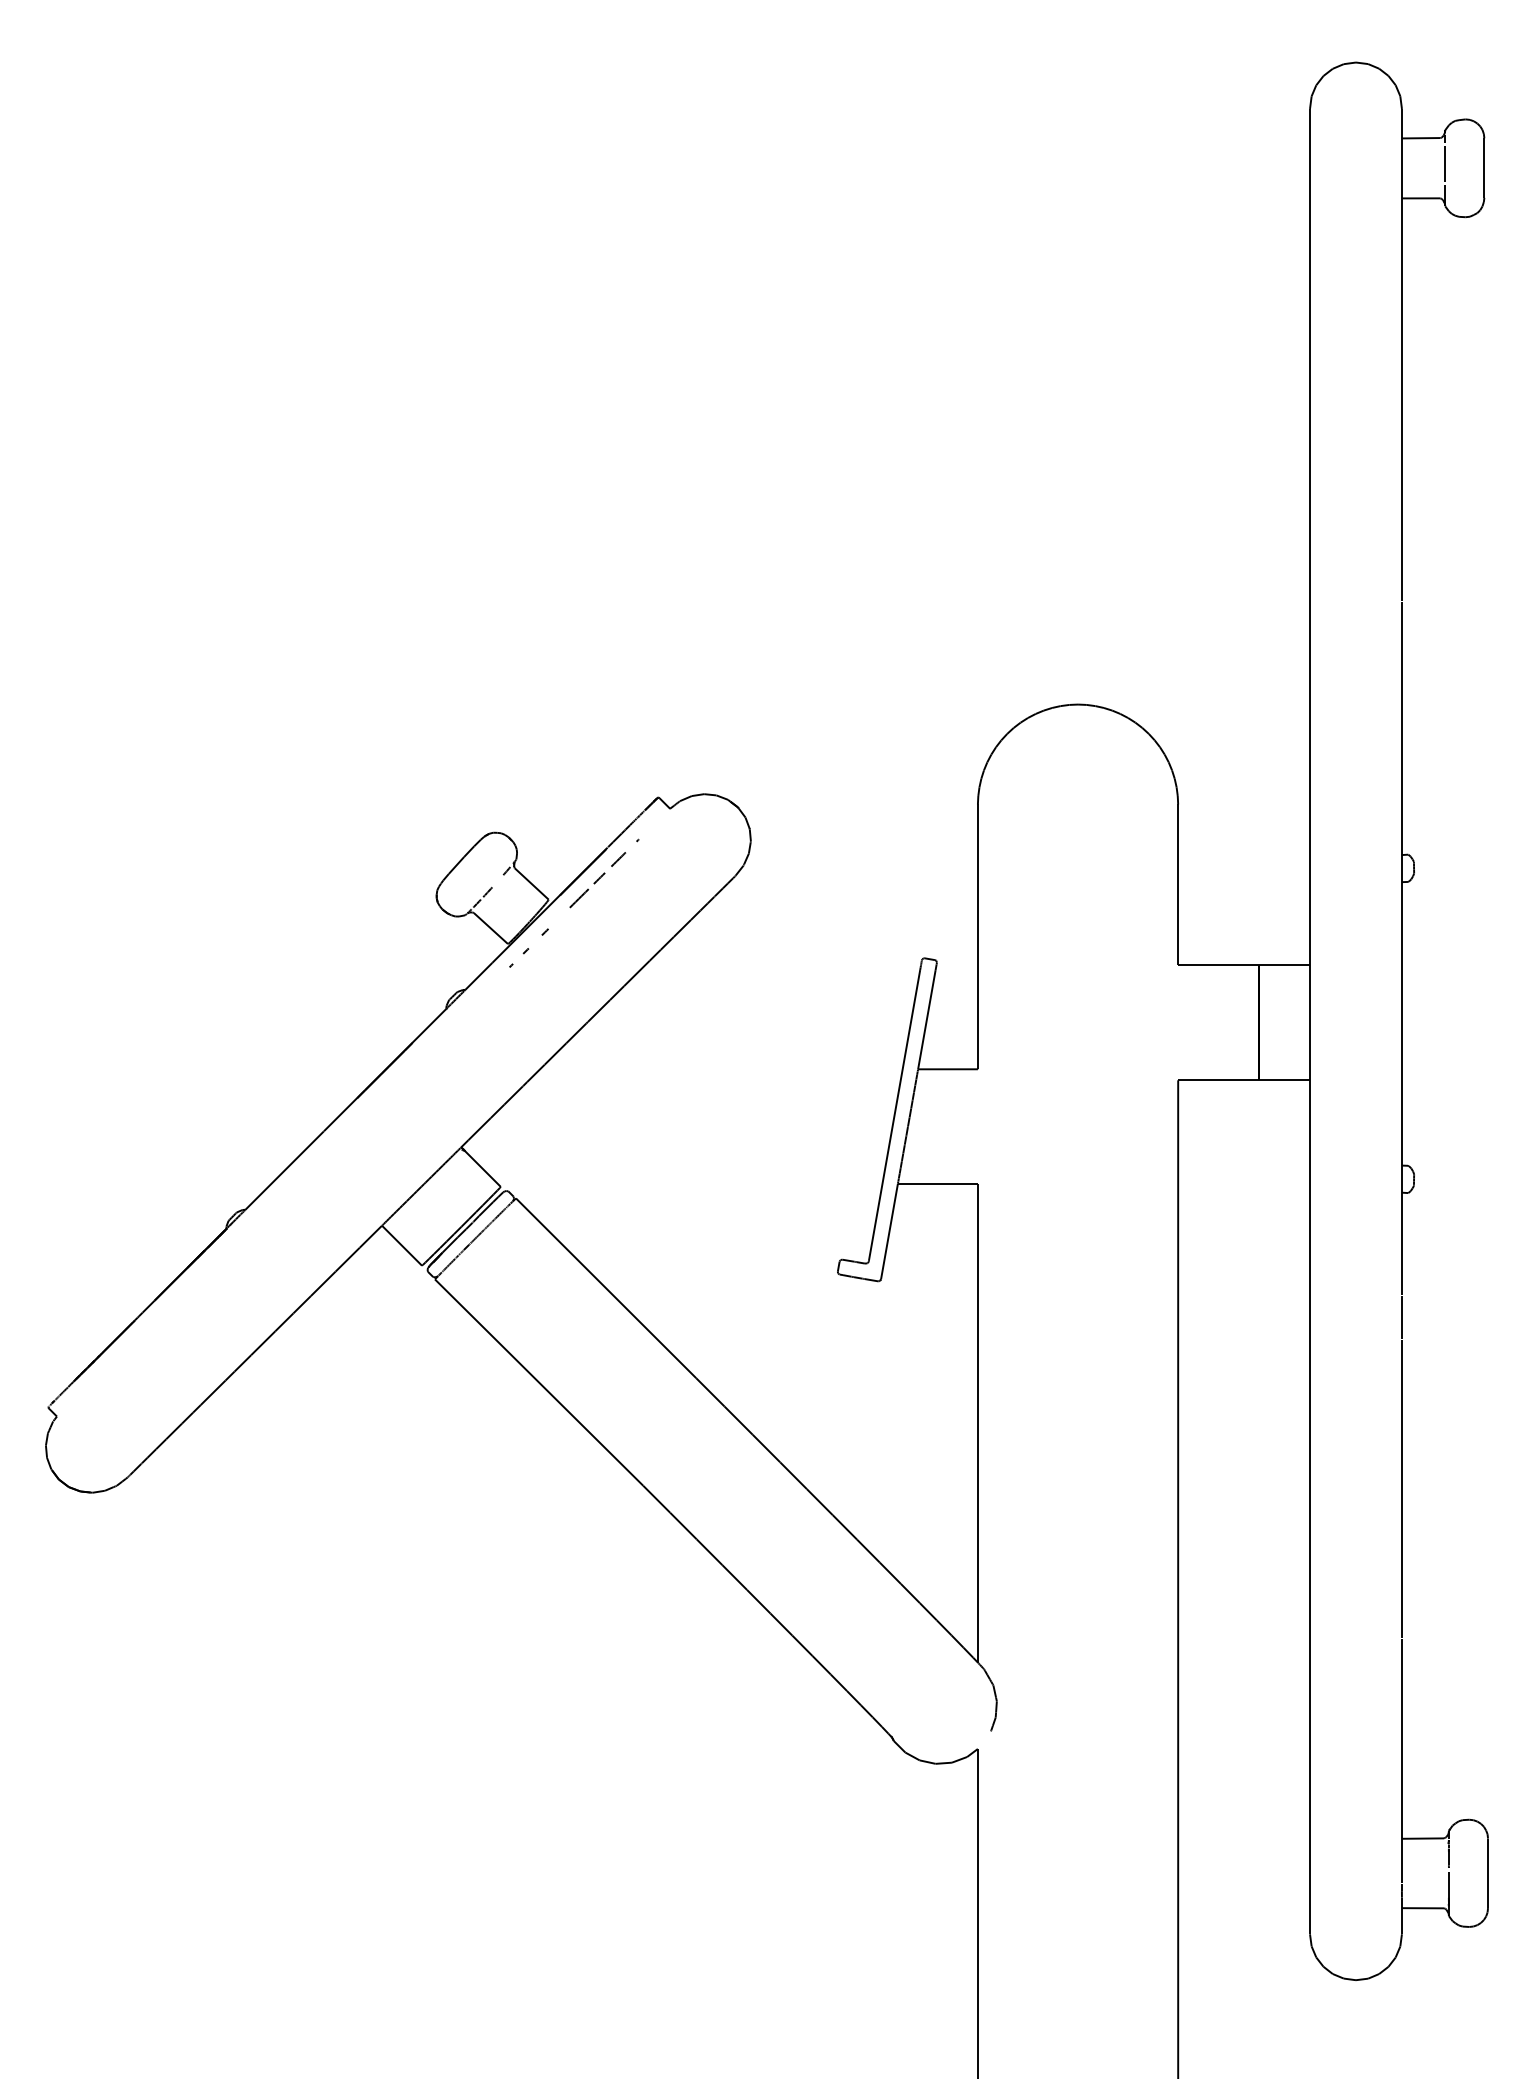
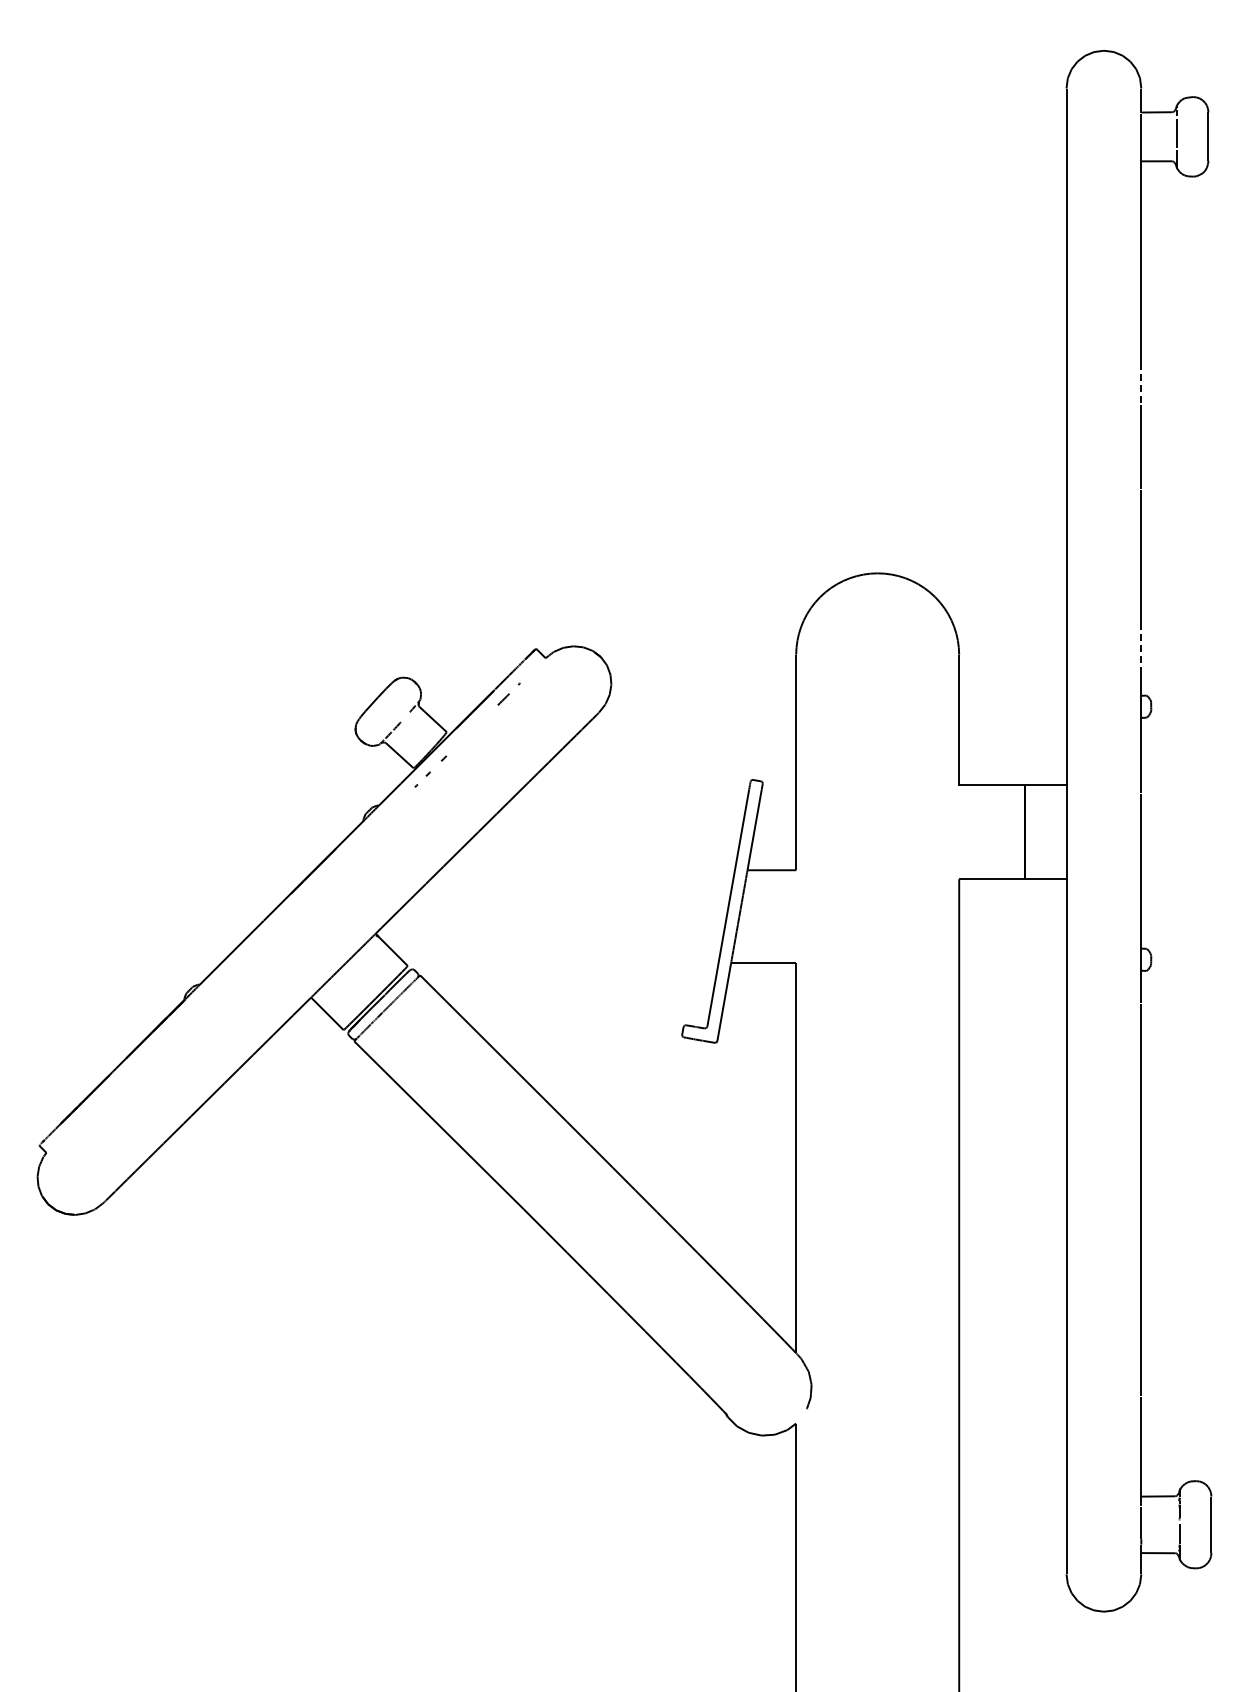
line: (1402, 472) -> (1141, 384), solid -> dashed
line: (1402, 800) -> (1141, 651), solid -> dashed
line: (586, 890) -> (477, 724), removed

